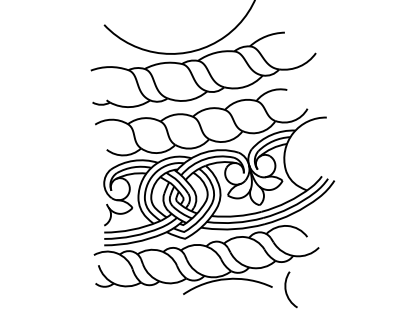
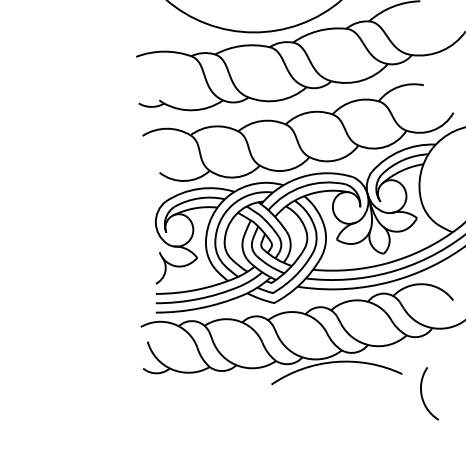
arc: (286, 289) -> (422, 393), moved

